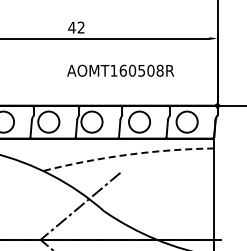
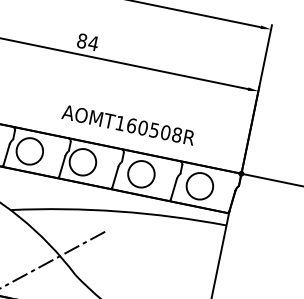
text: (76, 27) -> (87, 42), 42 -> 84
text: (120, 70) -> (128, 124), moved
arc: (128, 154) -> (119, 211), dashed -> solid

